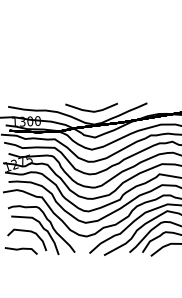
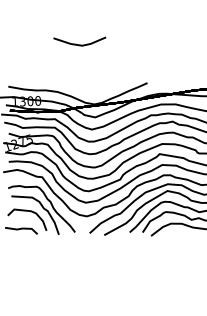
line: (91, 110) -> (79, 44), moved

